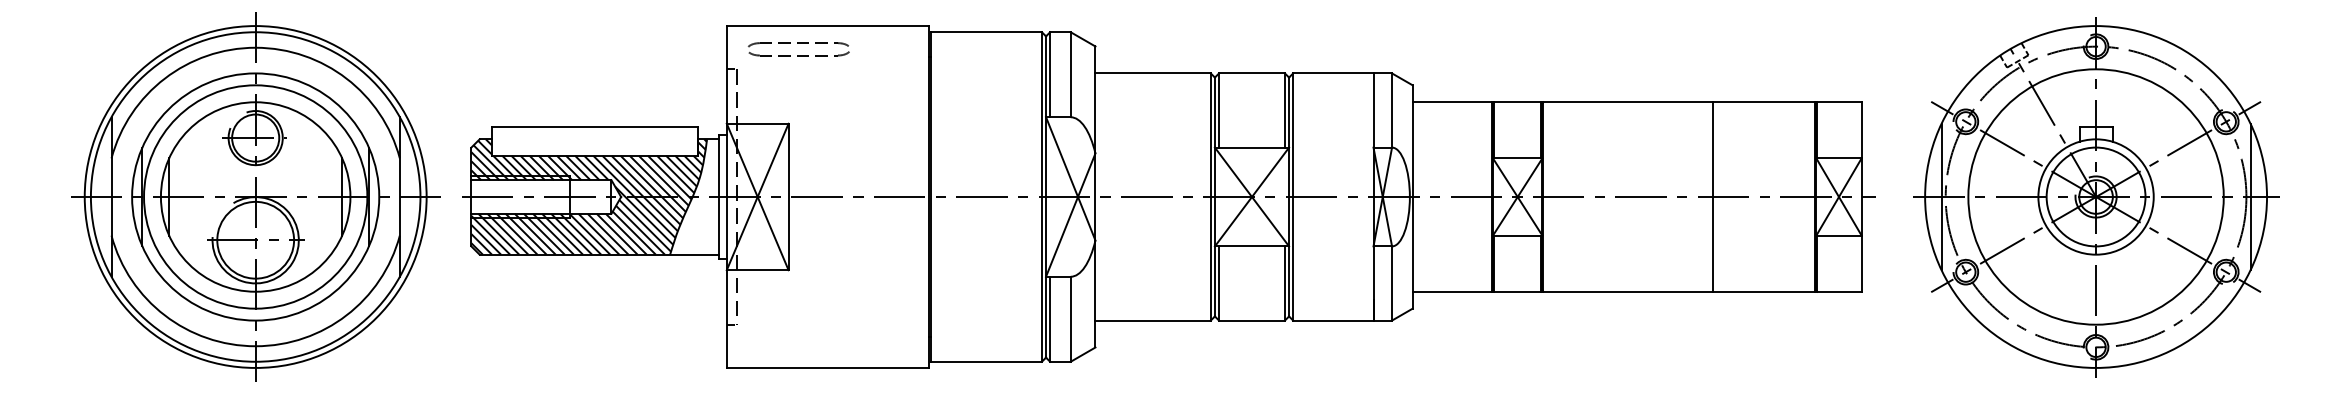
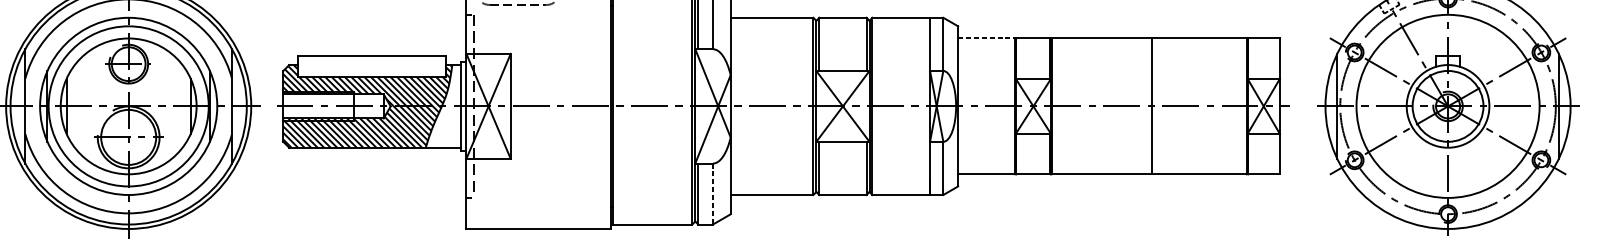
line: (1452, 102) -> (986, 38), solid -> dashed
line: (1713, 196) -> (1152, 106), moved
line: (1070, 319) -> (712, 194), solid -> dashed

